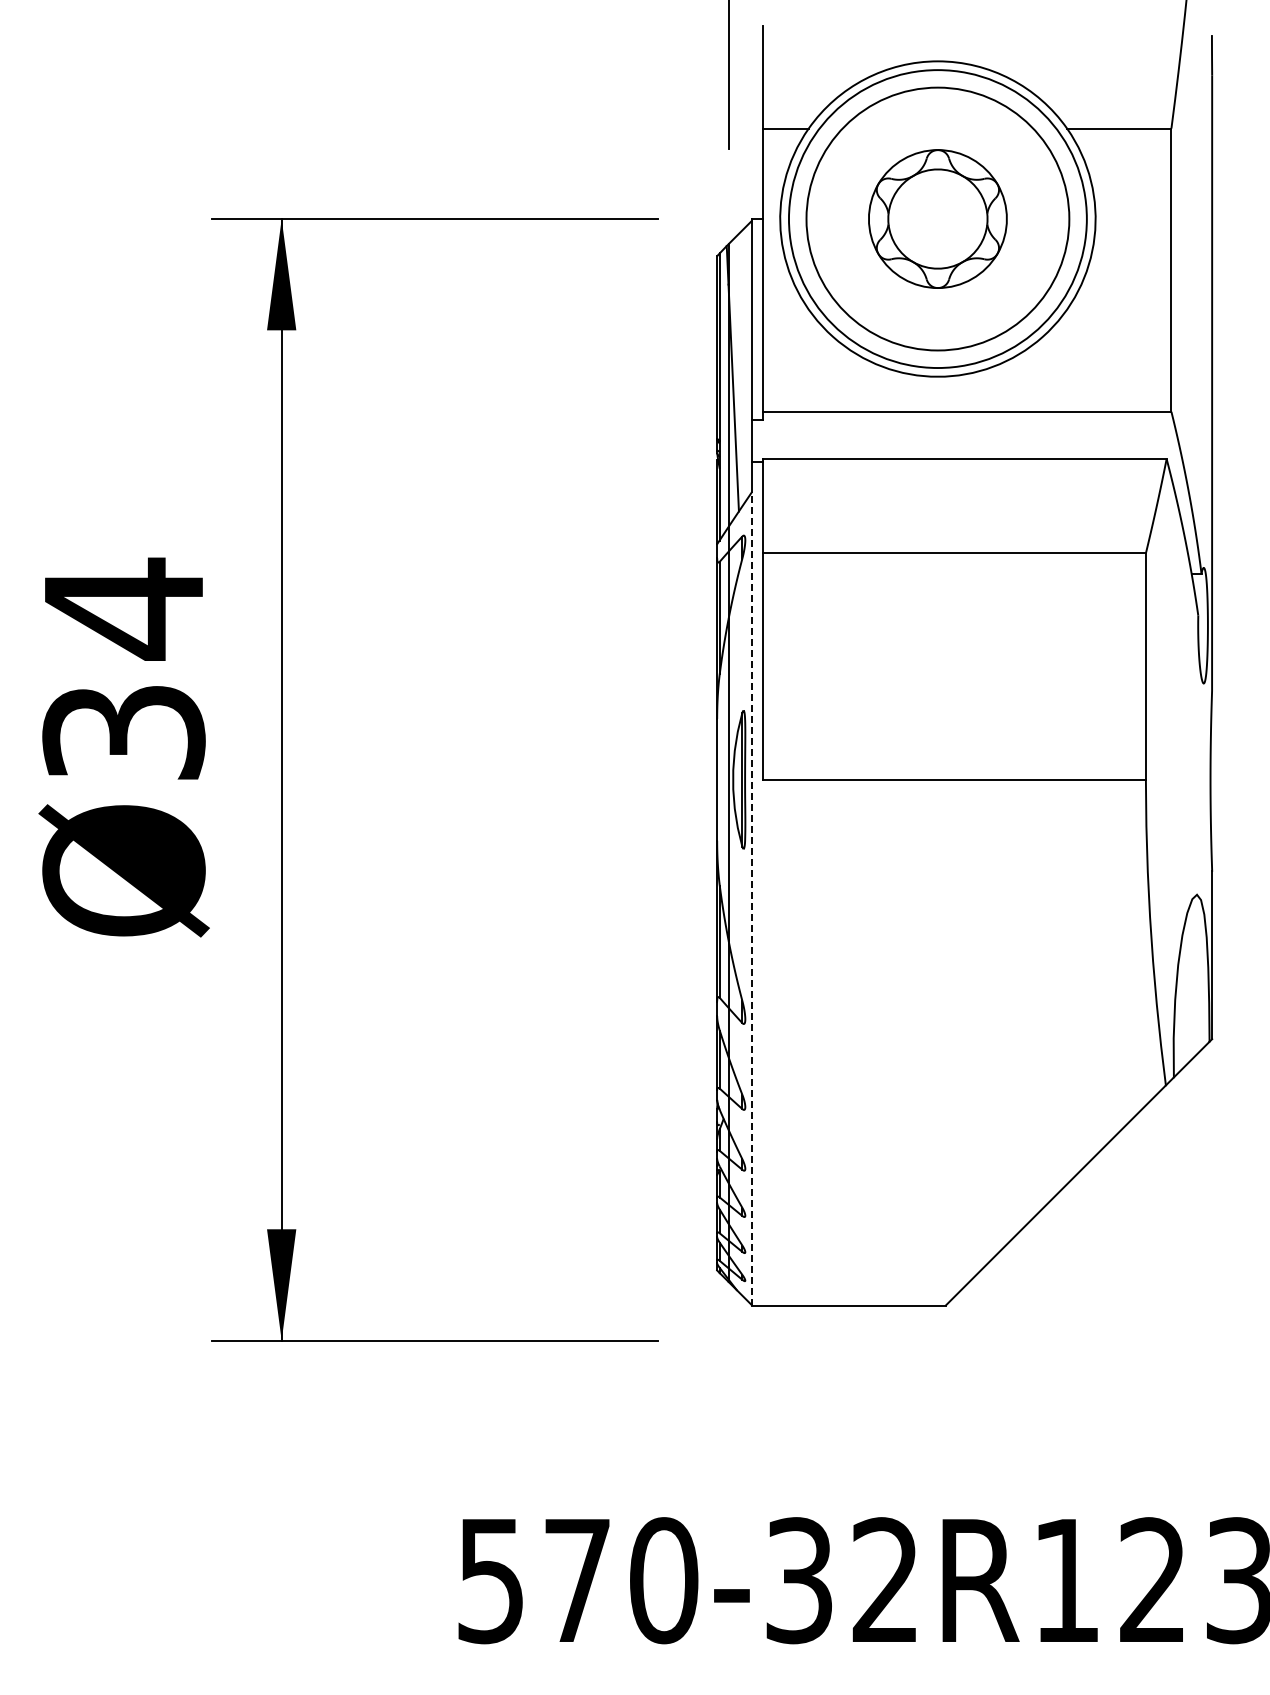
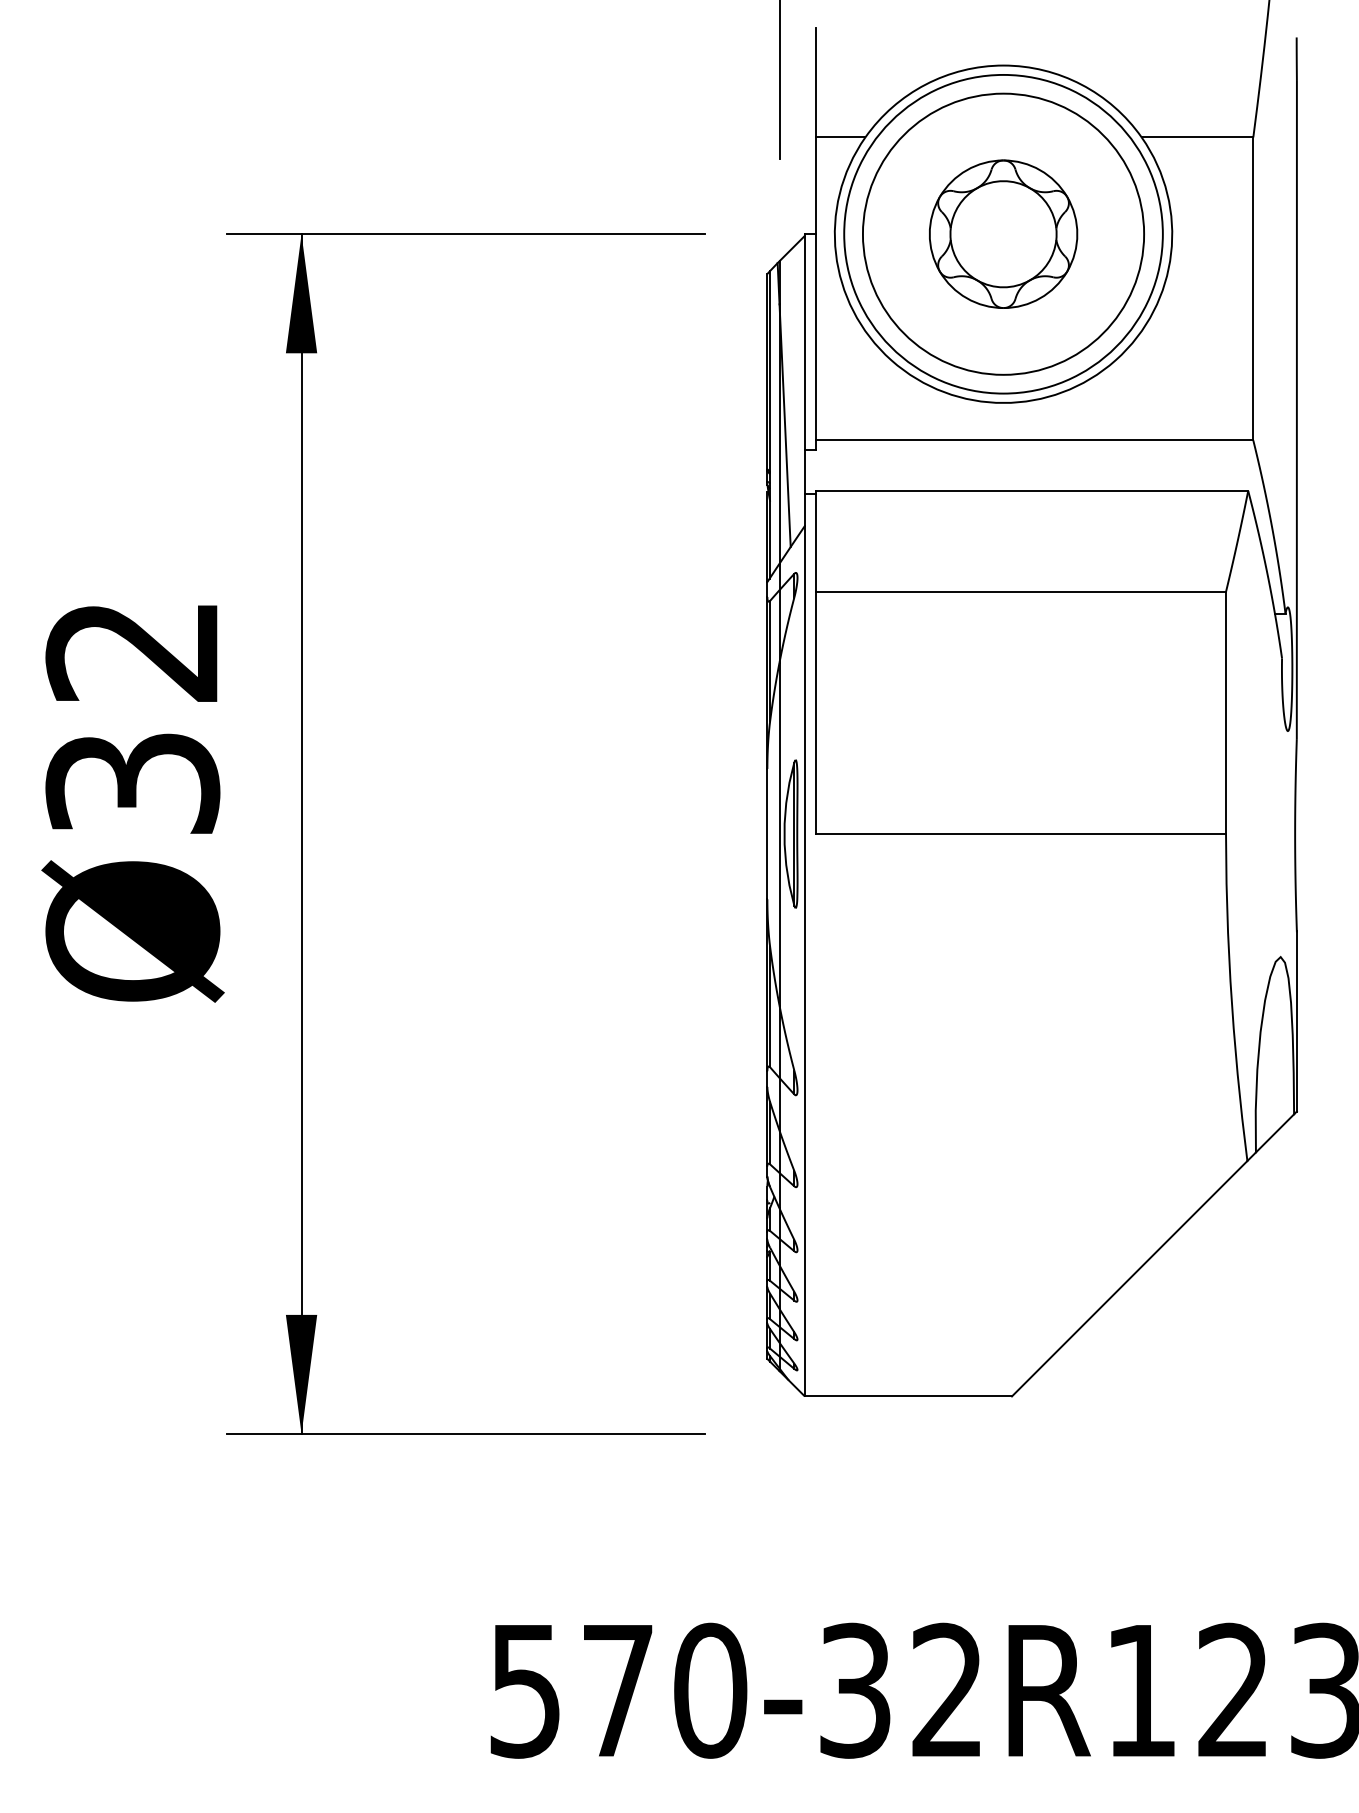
text: (122, 608) -> (131, 650), Ø34 -> Ø32
line: (752, 898) -> (805, 961), dashed -> solid

